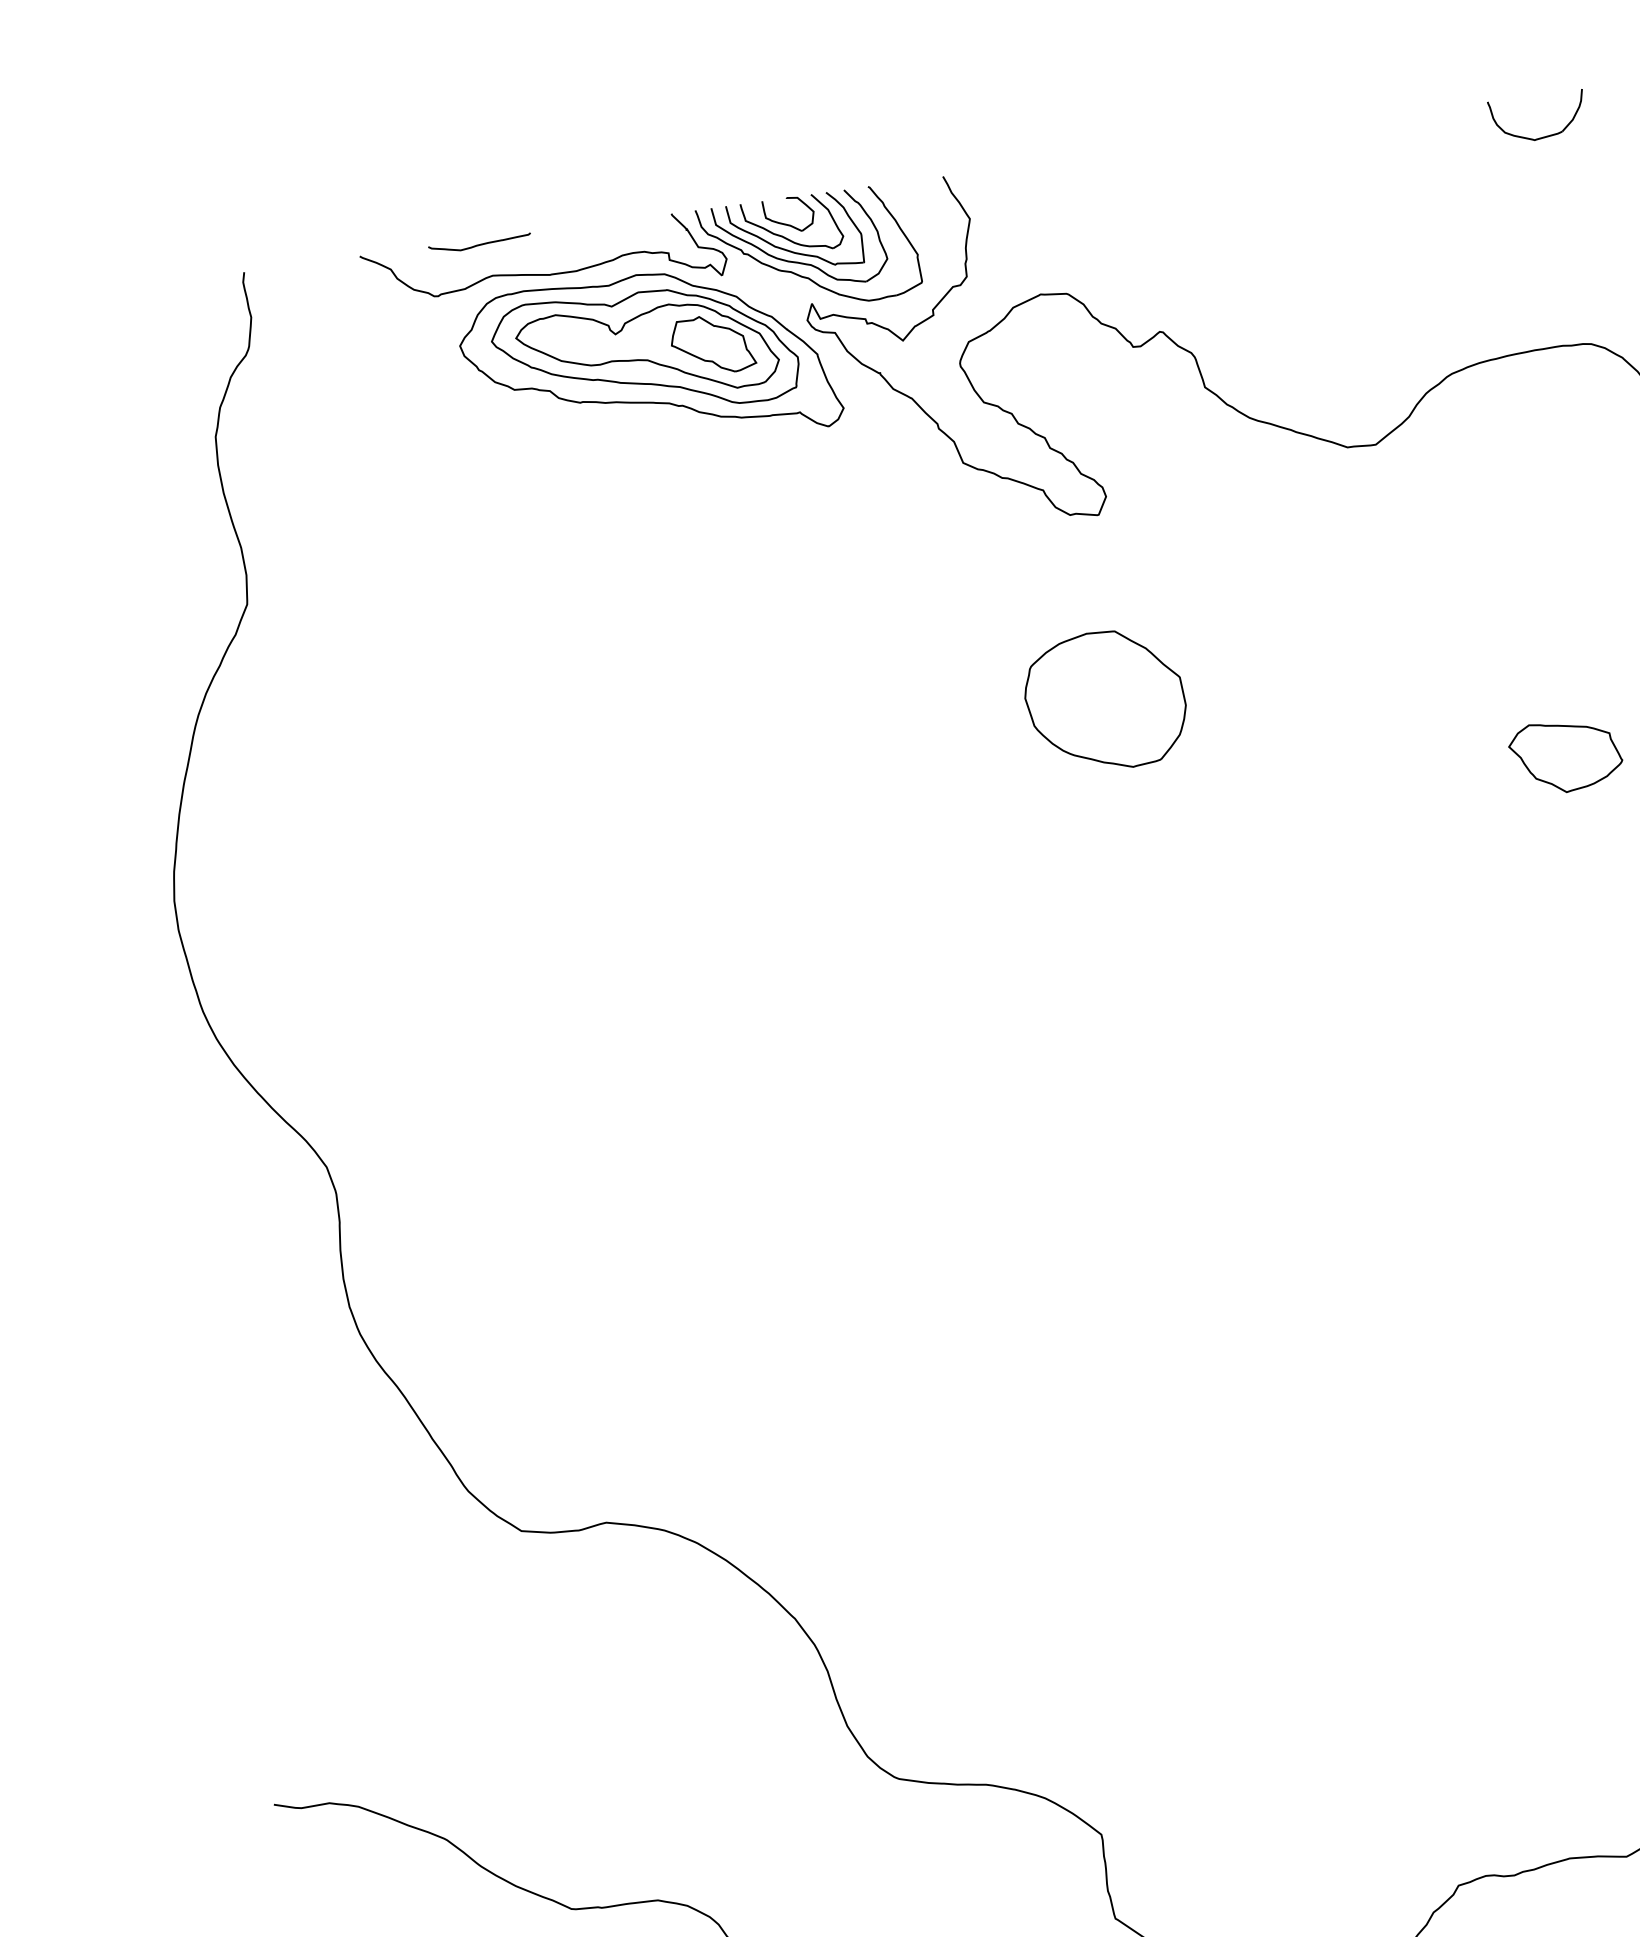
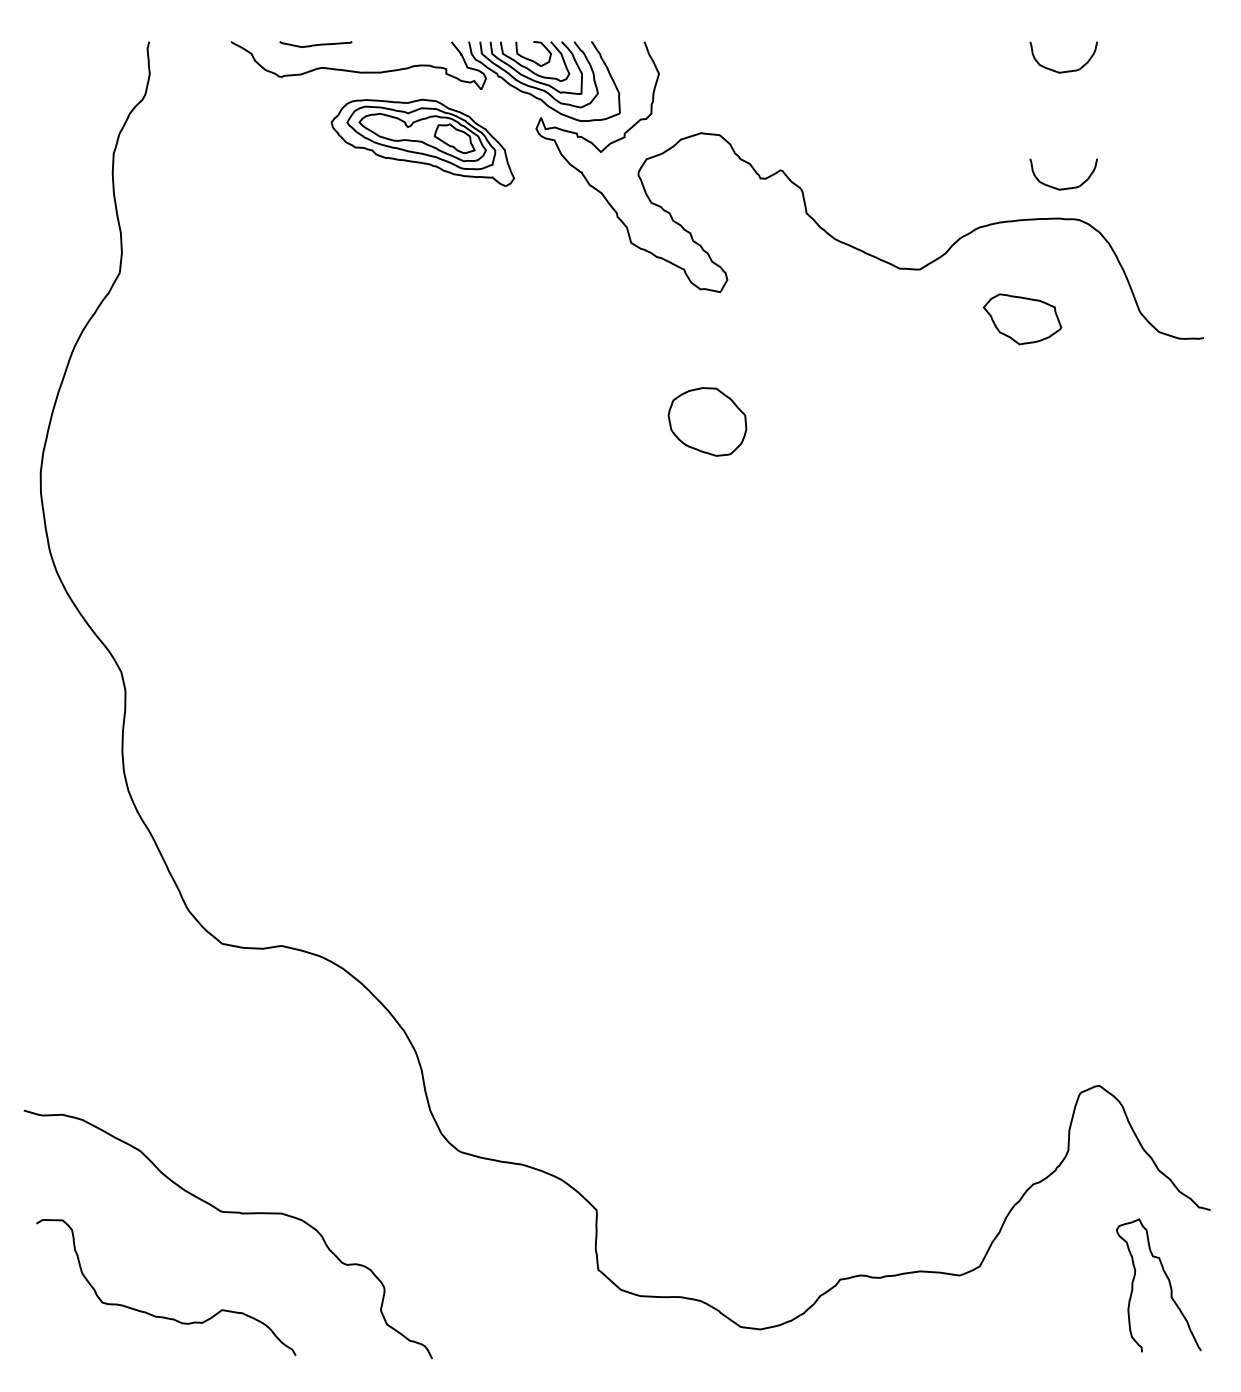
part: (1566, 300) -> (1066, 187), added
part: (649, 361) -> (422, 142), size x0.7
part: (1105, 700) -> (707, 421), size x0.7
part: (1566, 756) -> (1022, 319), moved

